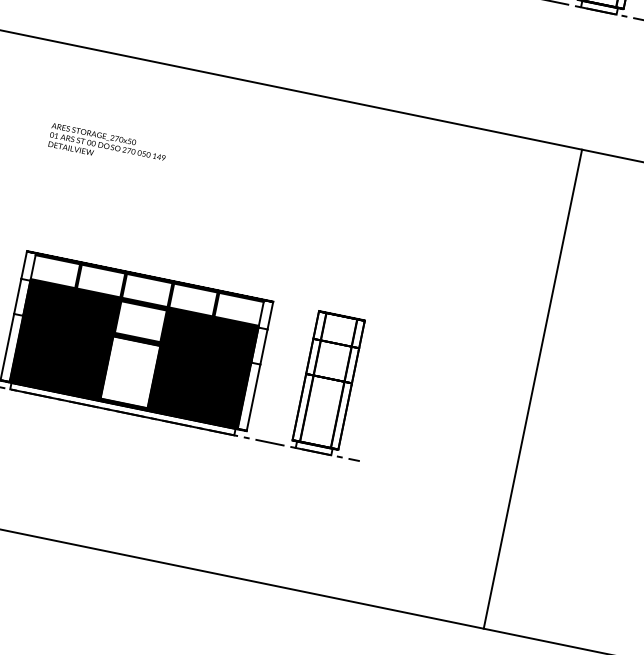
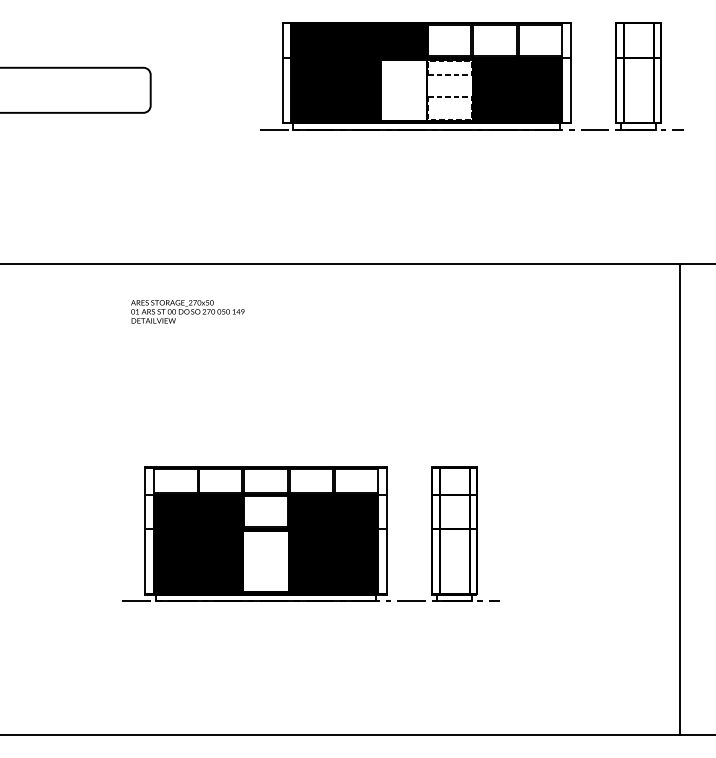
text: (107, 146) -> (187, 311), moved
line: (533, 389) -> (680, 499), moved

